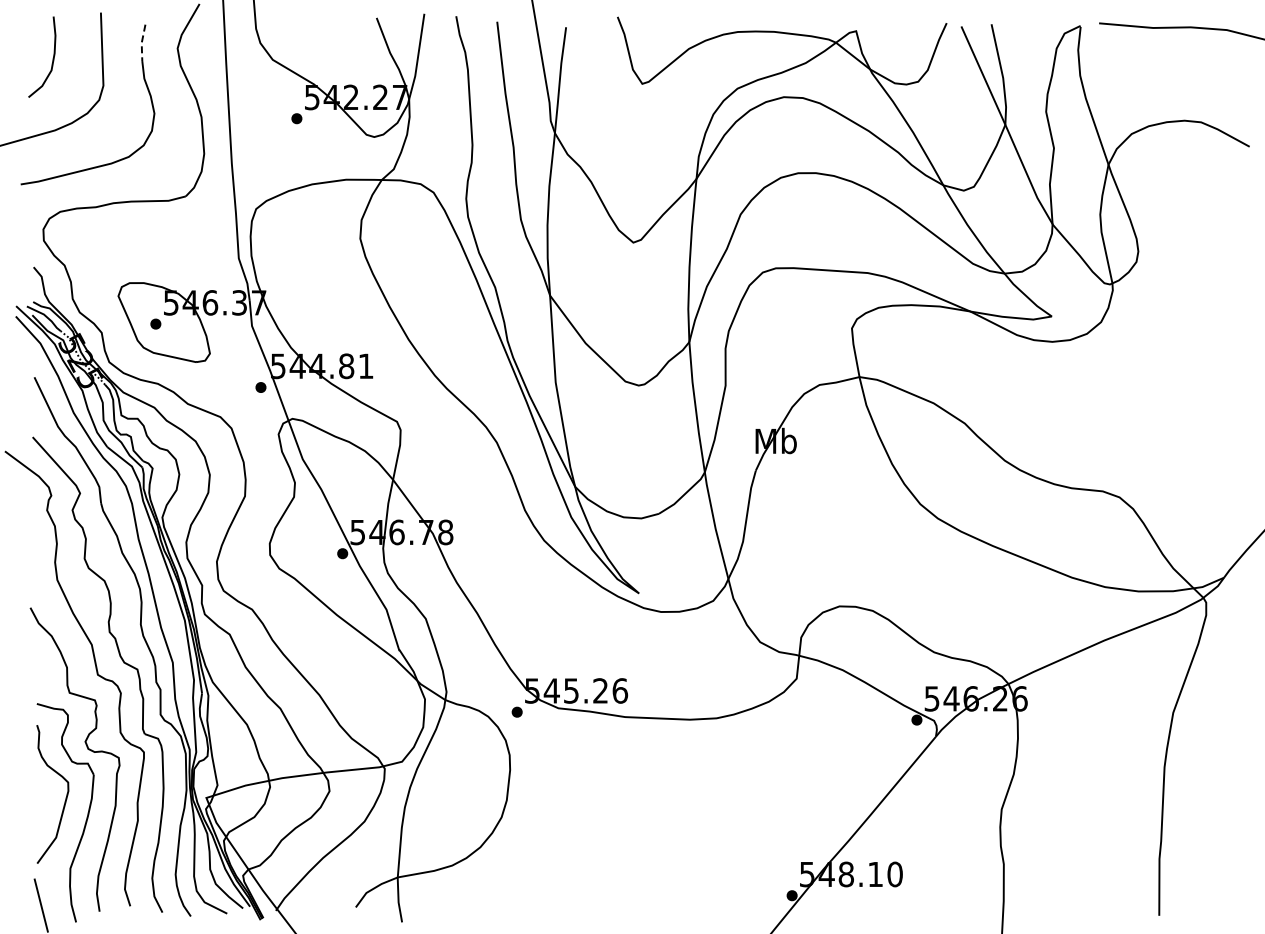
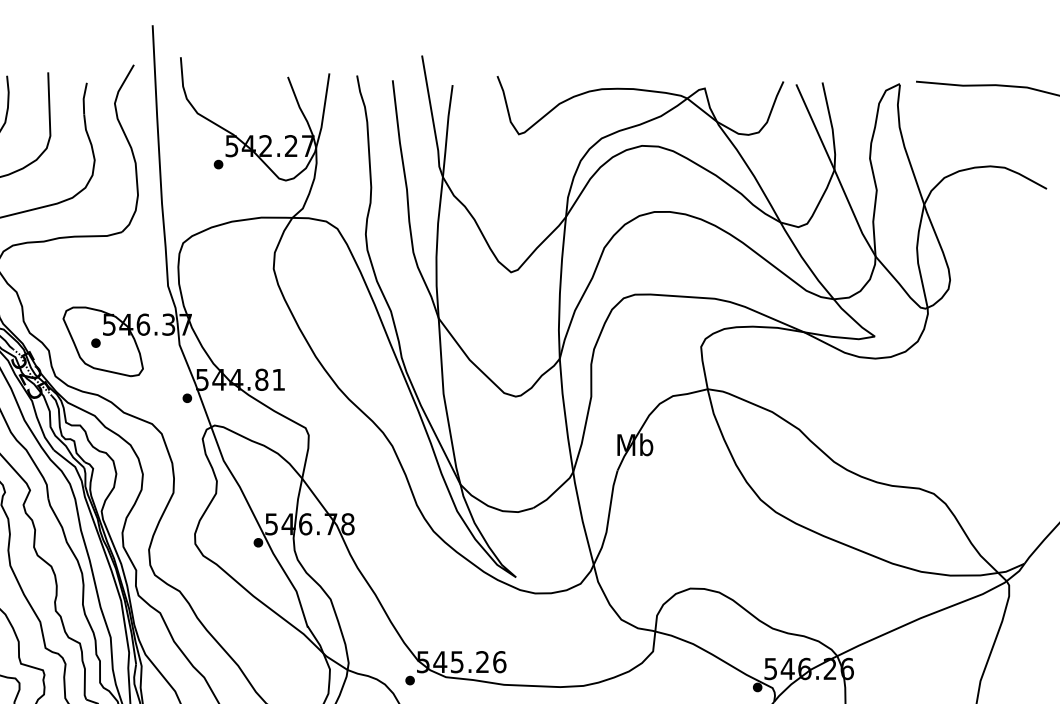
line: (141, 43) -> (83, 99), dashed -> solid

